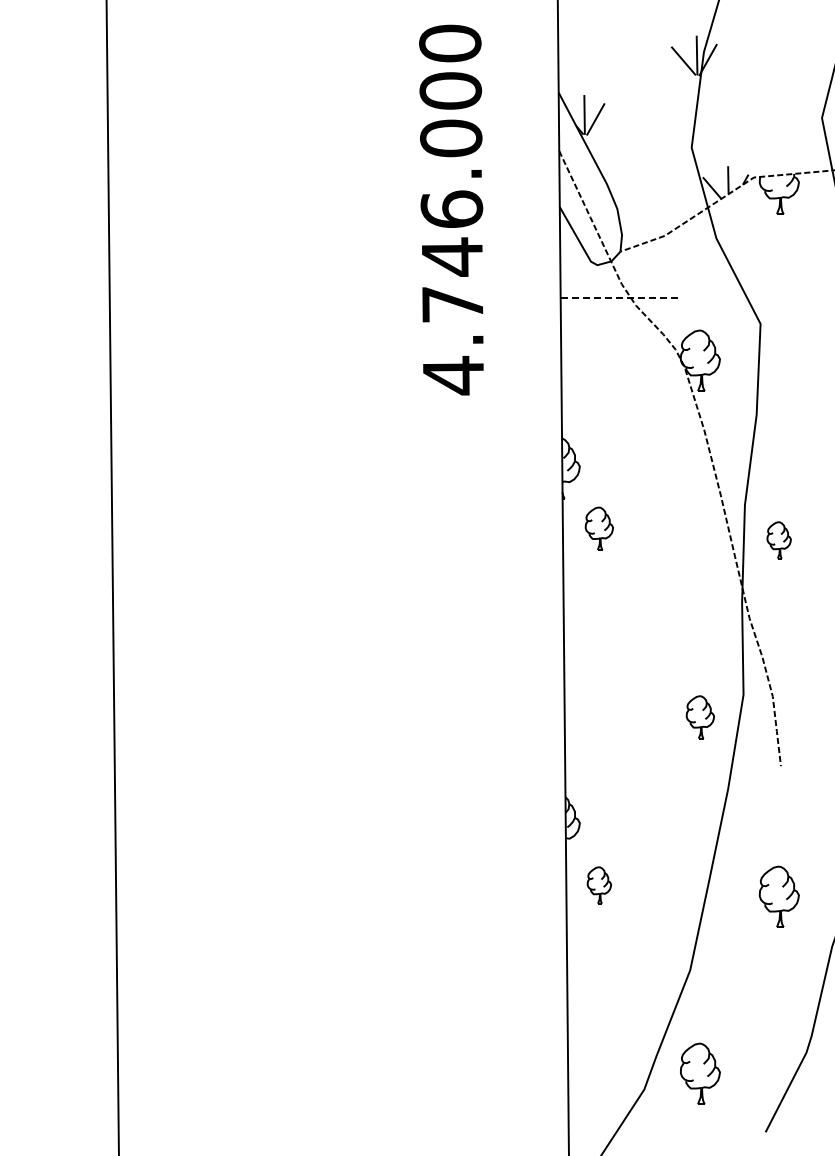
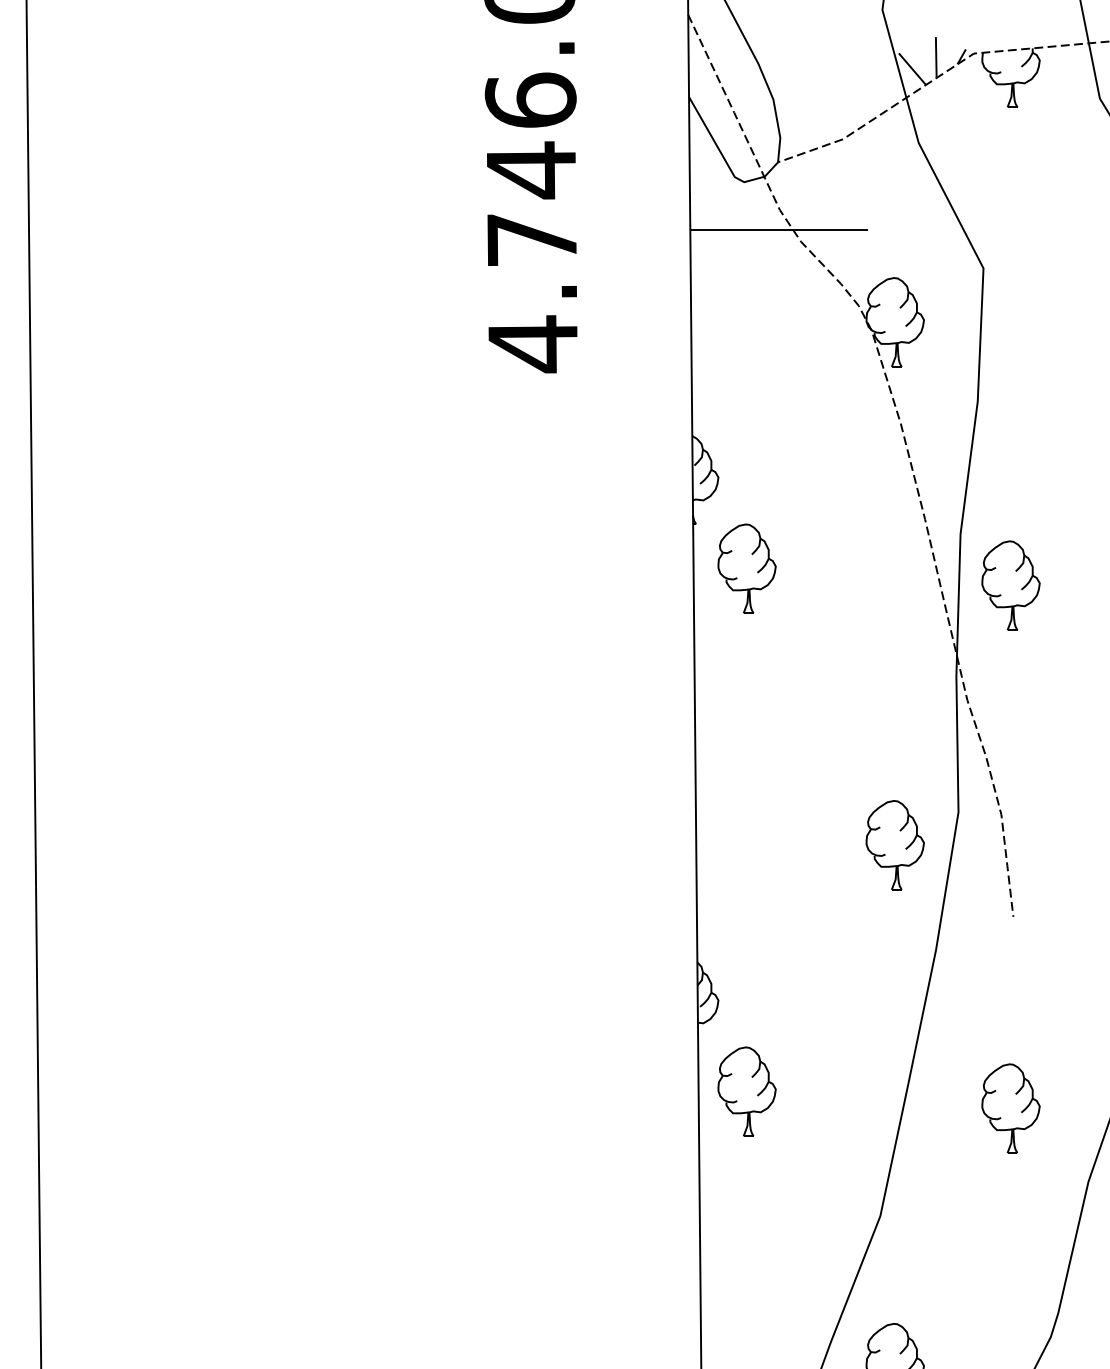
line: (621, 298) -> (779, 231), dashed -> solid
part: (599, 528) -> (747, 568), size x1.43
part: (778, 540) -> (1009, 585), size x1.67
part: (700, 717) -> (895, 845), size x1.43
part: (599, 885) -> (747, 1091), size x1.67

